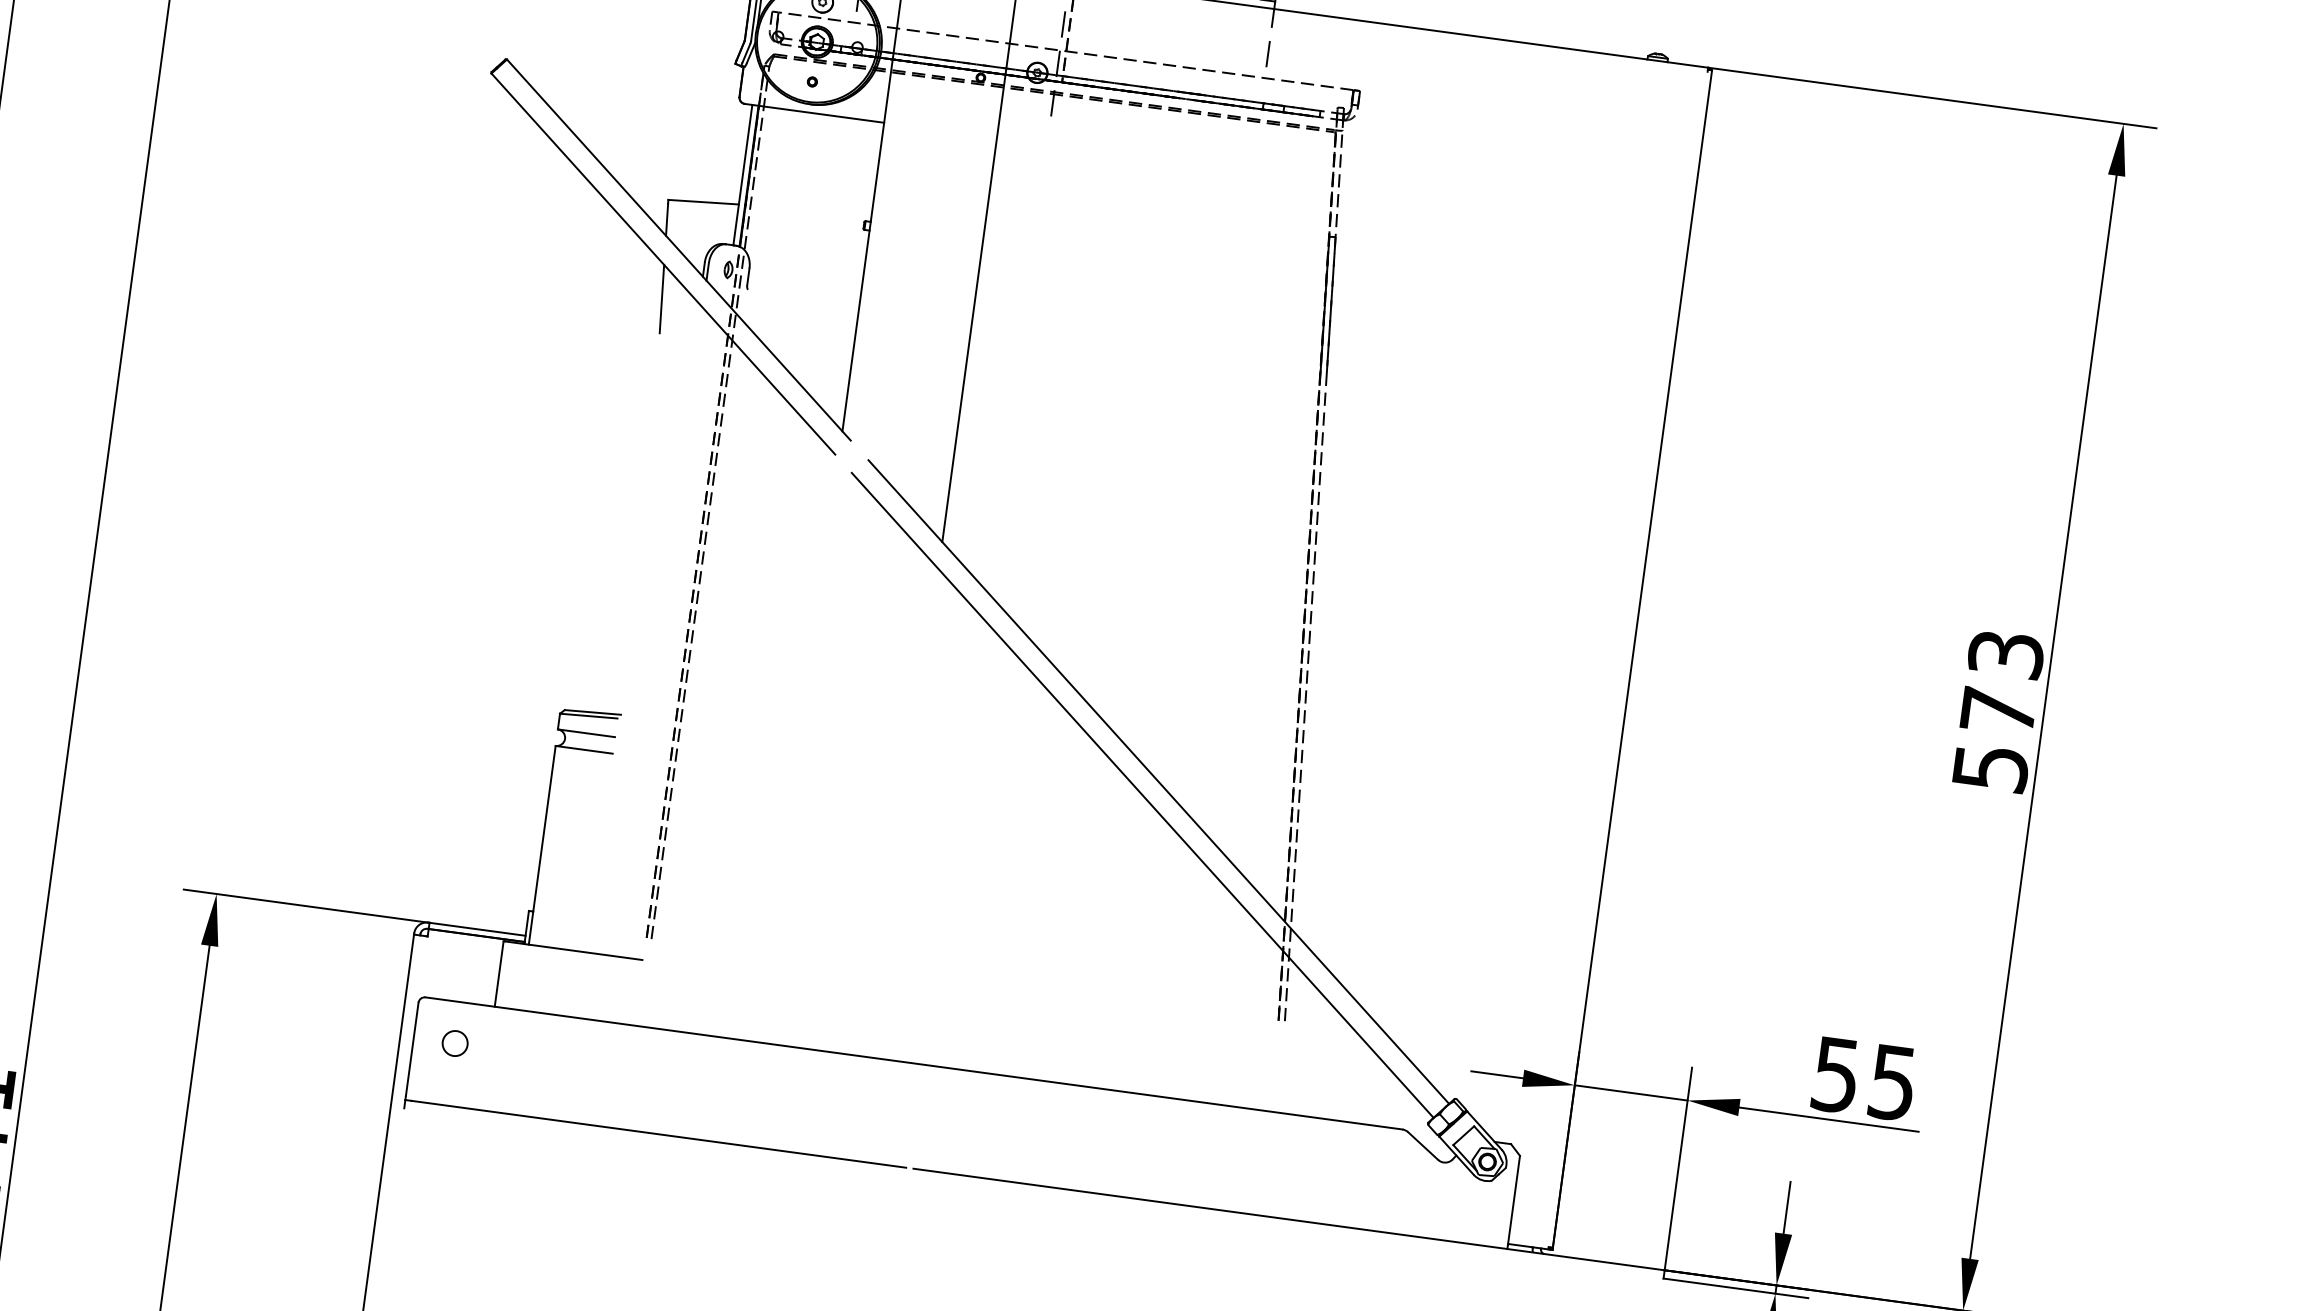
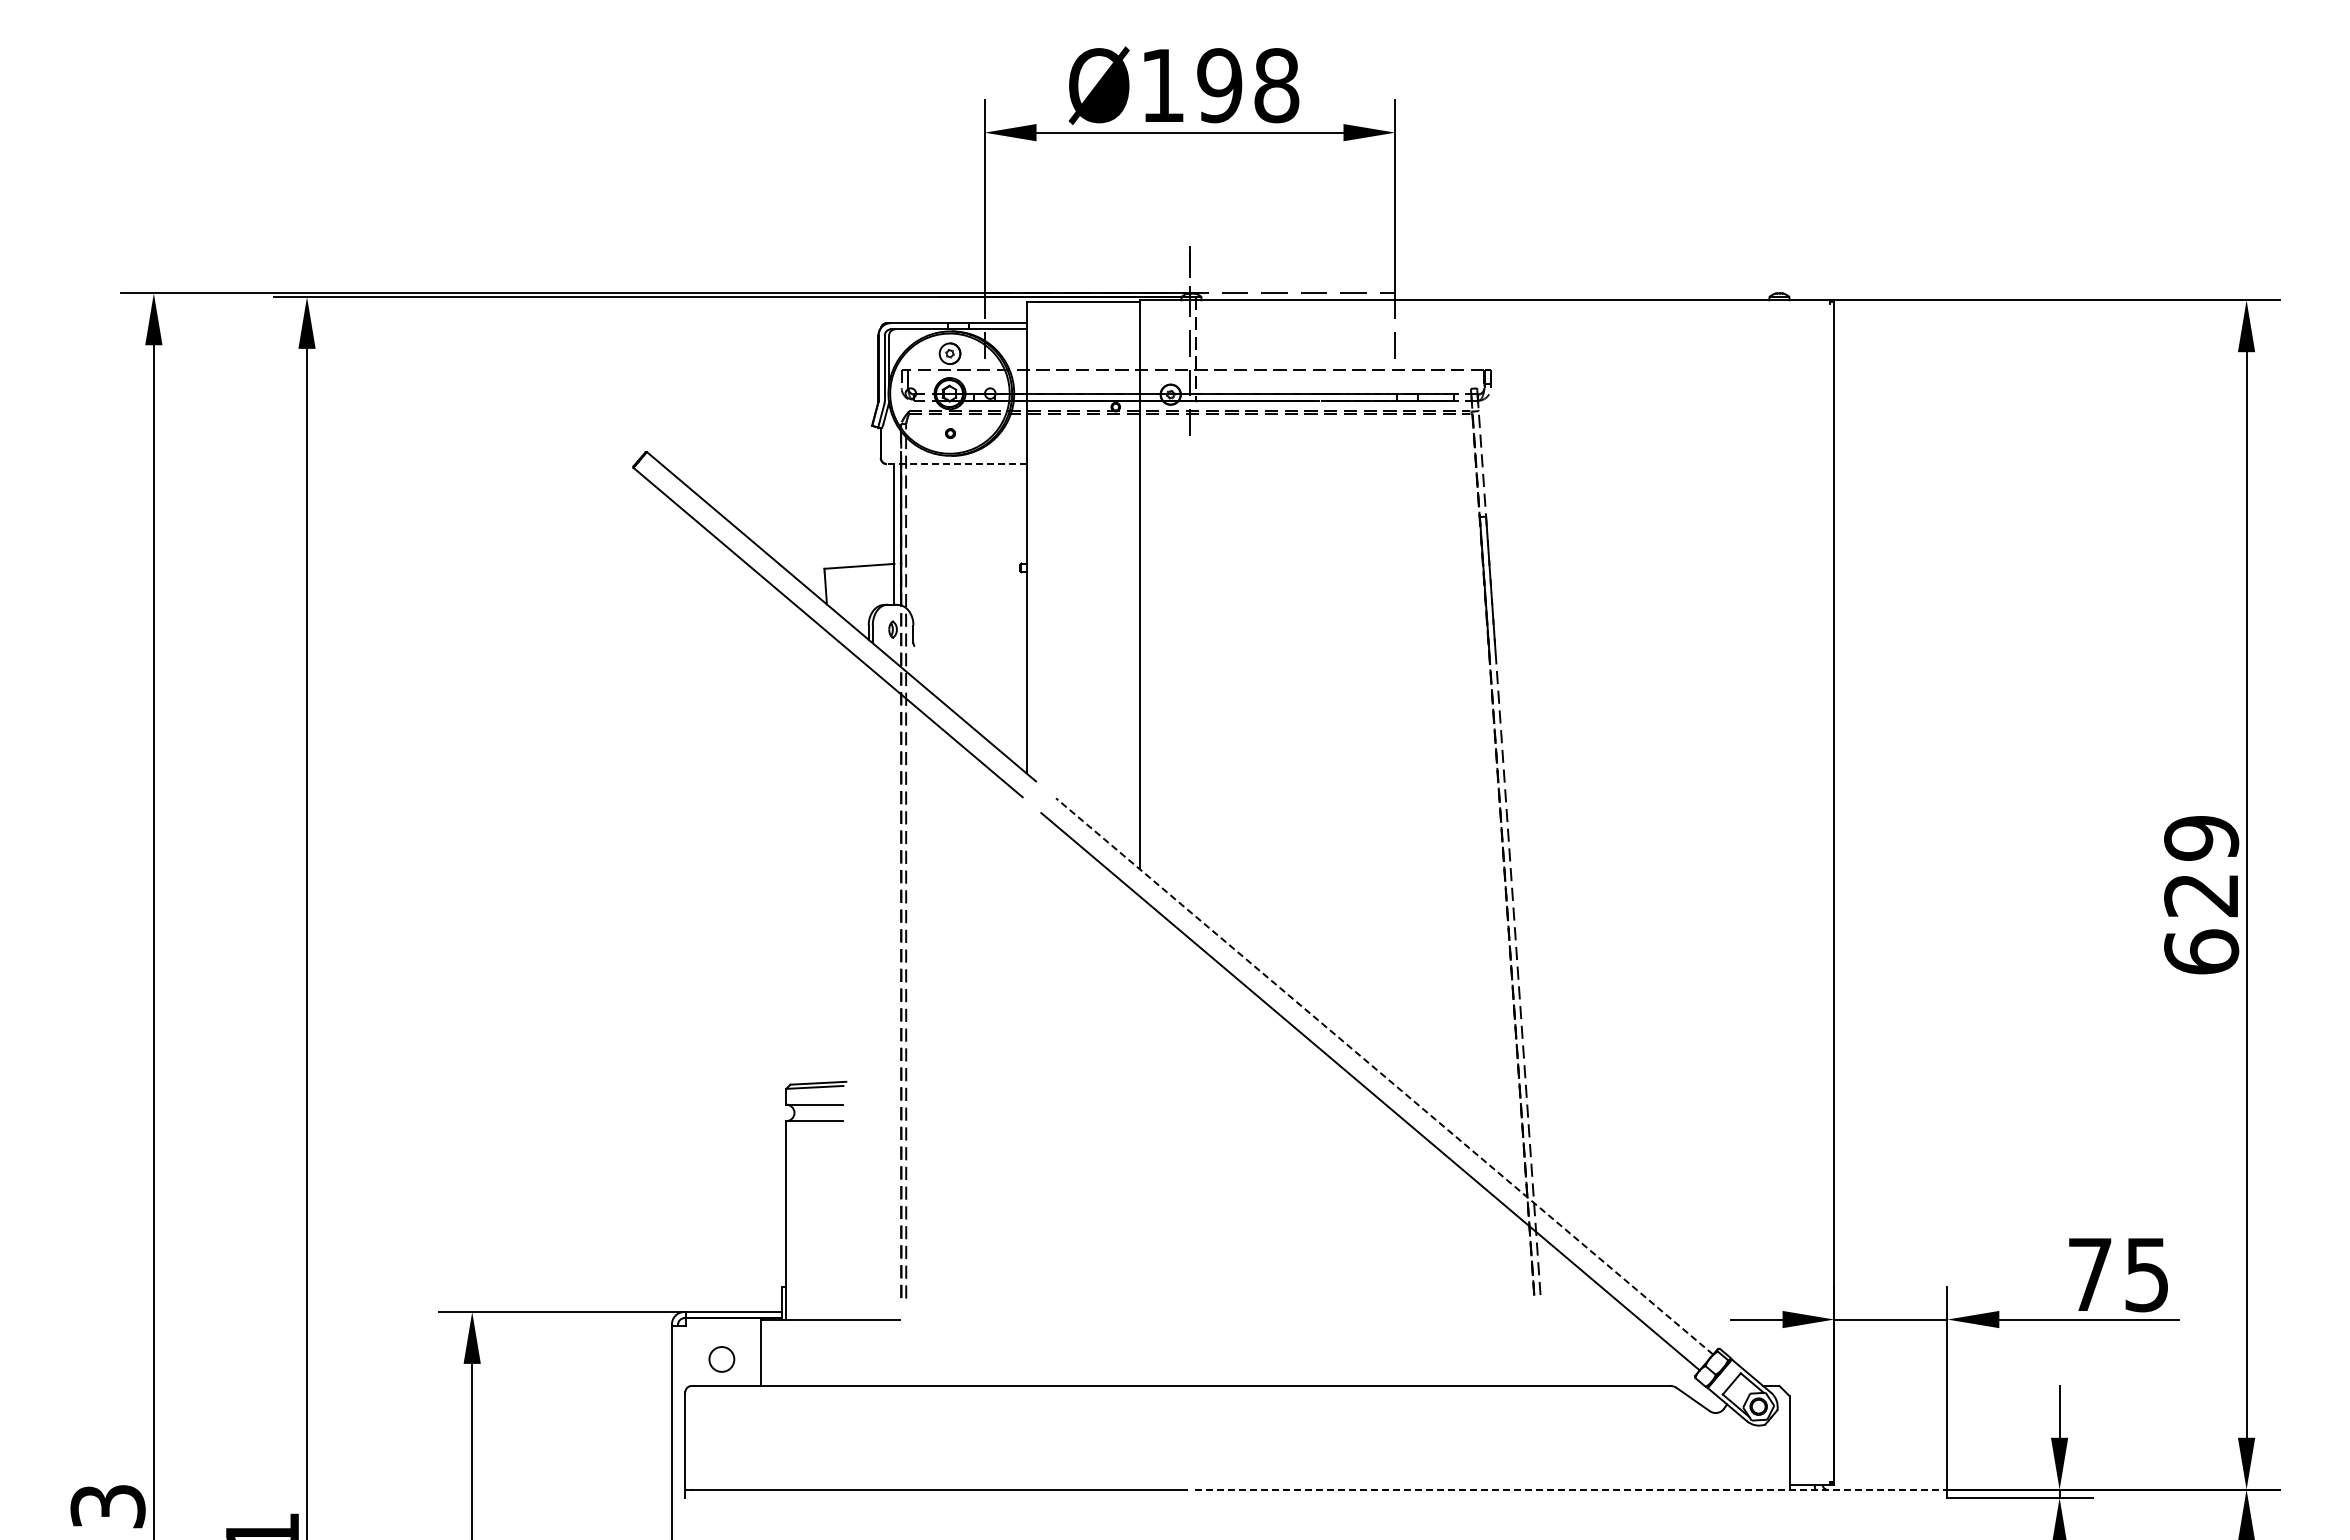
line: (814, 113) -> (956, 464), solid -> dashed
line: (661, 299) -> (830, 667), removed
text: (1998, 711) -> (2201, 895), 573 -> 629
line: (1158, 782) -> (1384, 1076), solid -> dashed
circle: (454, 1043) -> (721, 1359), moved
text: (1835, 1075) -> (2089, 1275), 55 -> 75
line: (1288, 1219) -> (1570, 1489), solid -> dashed

